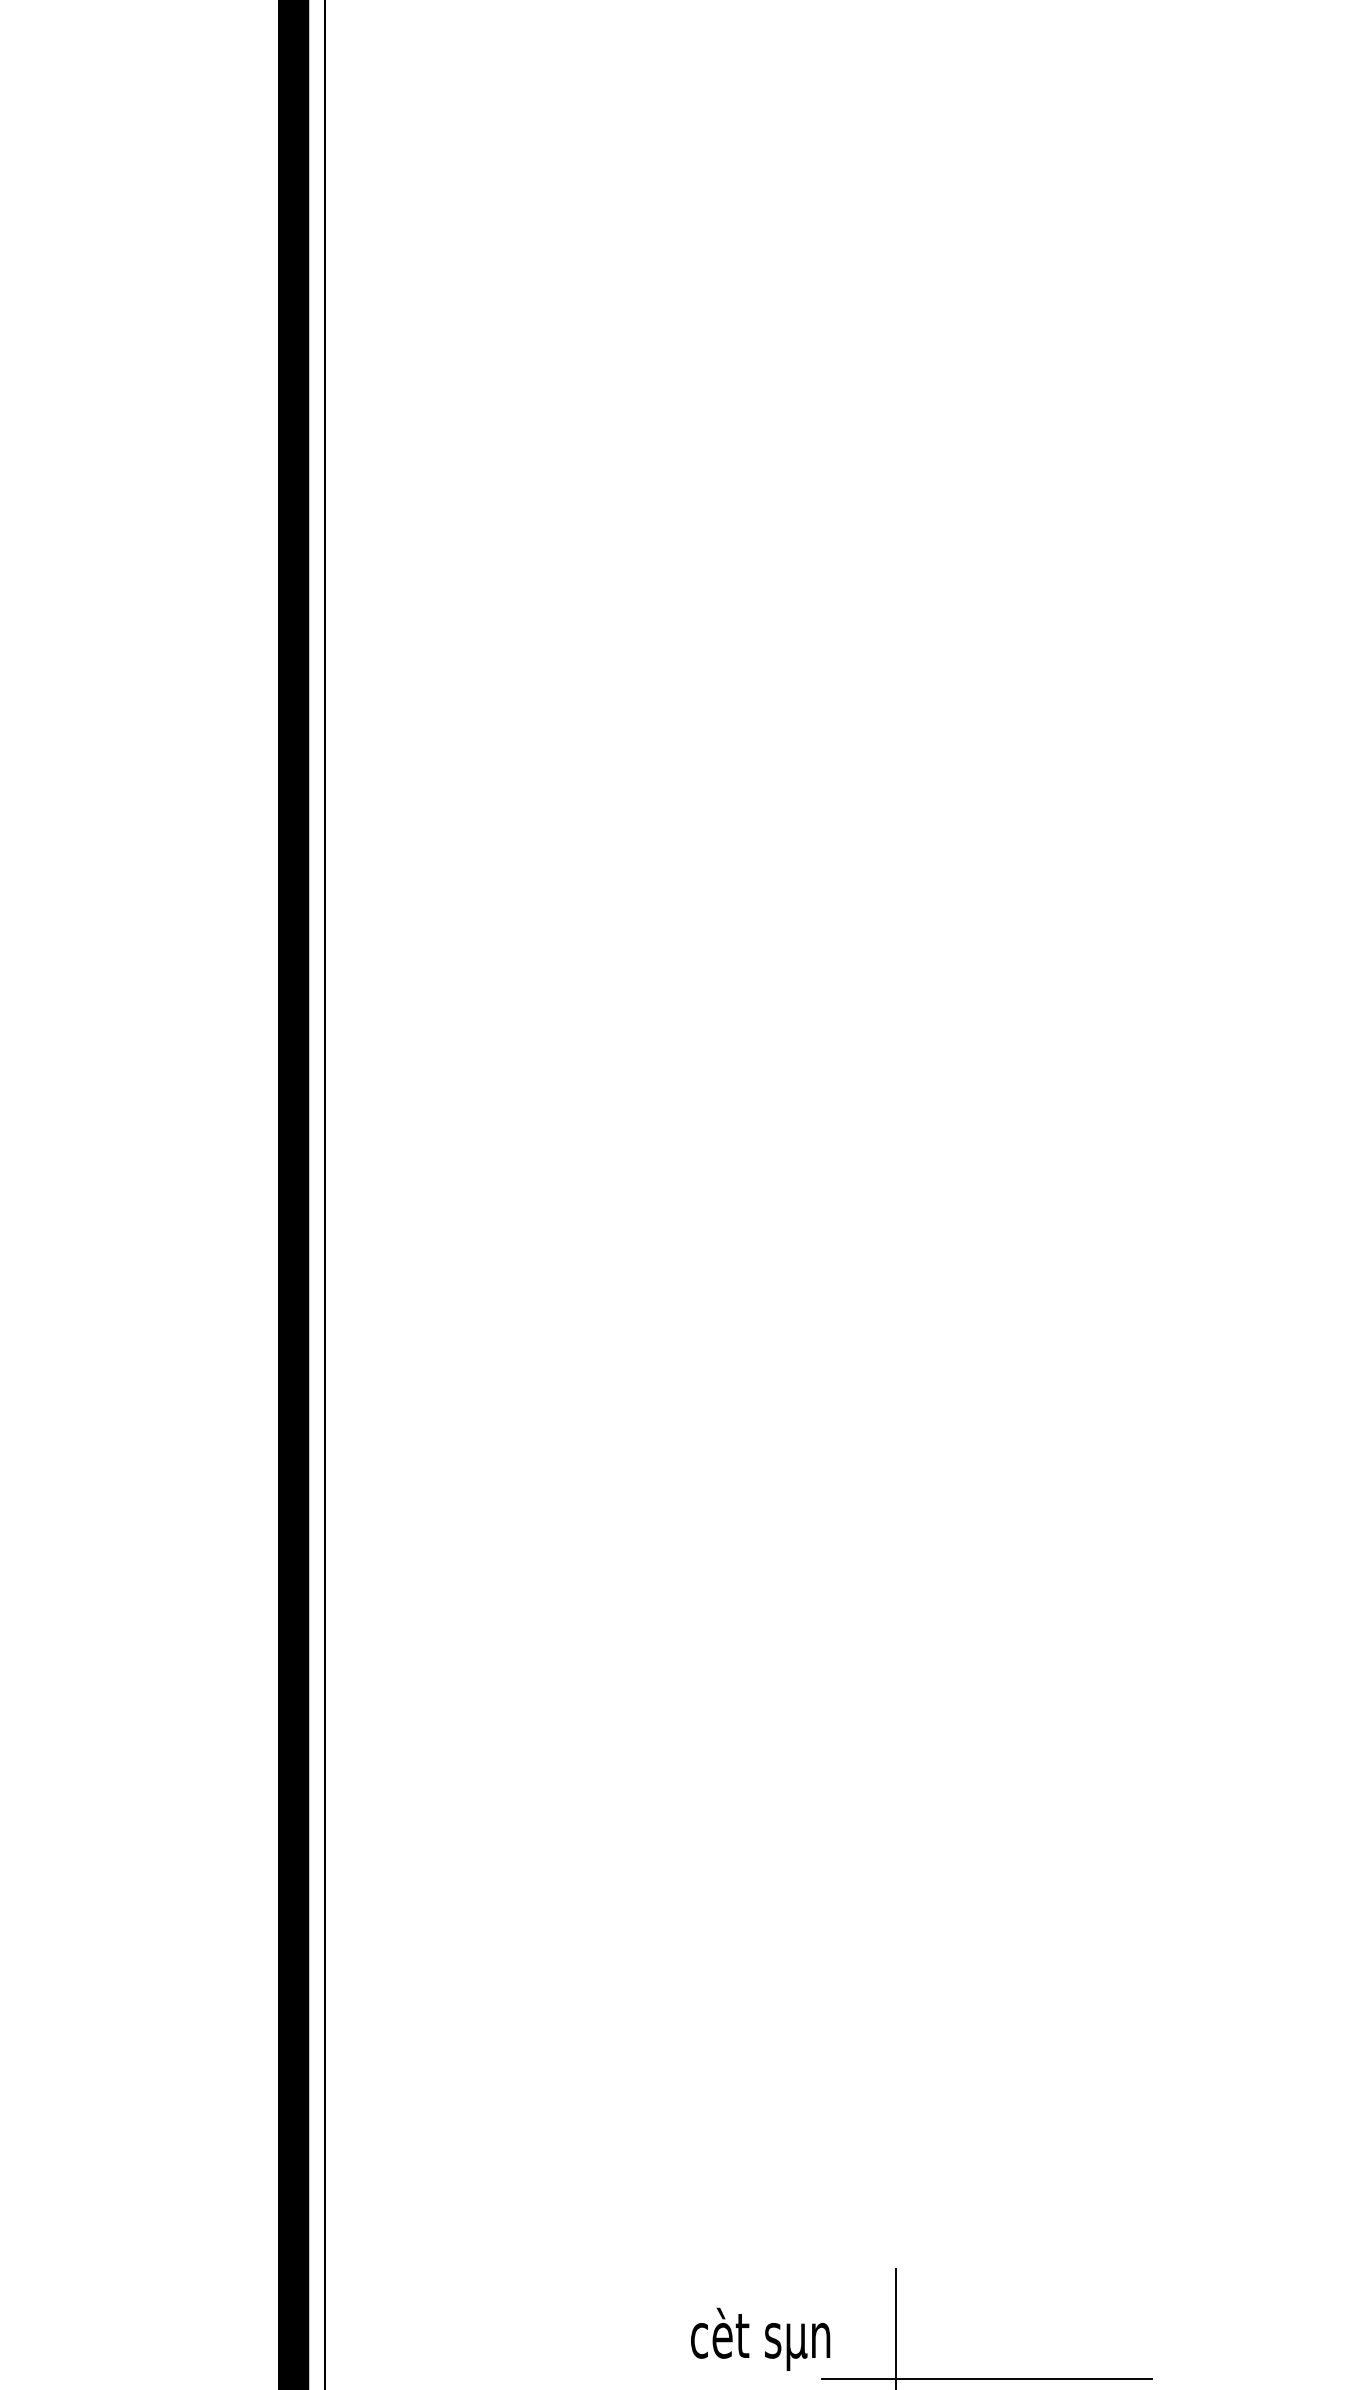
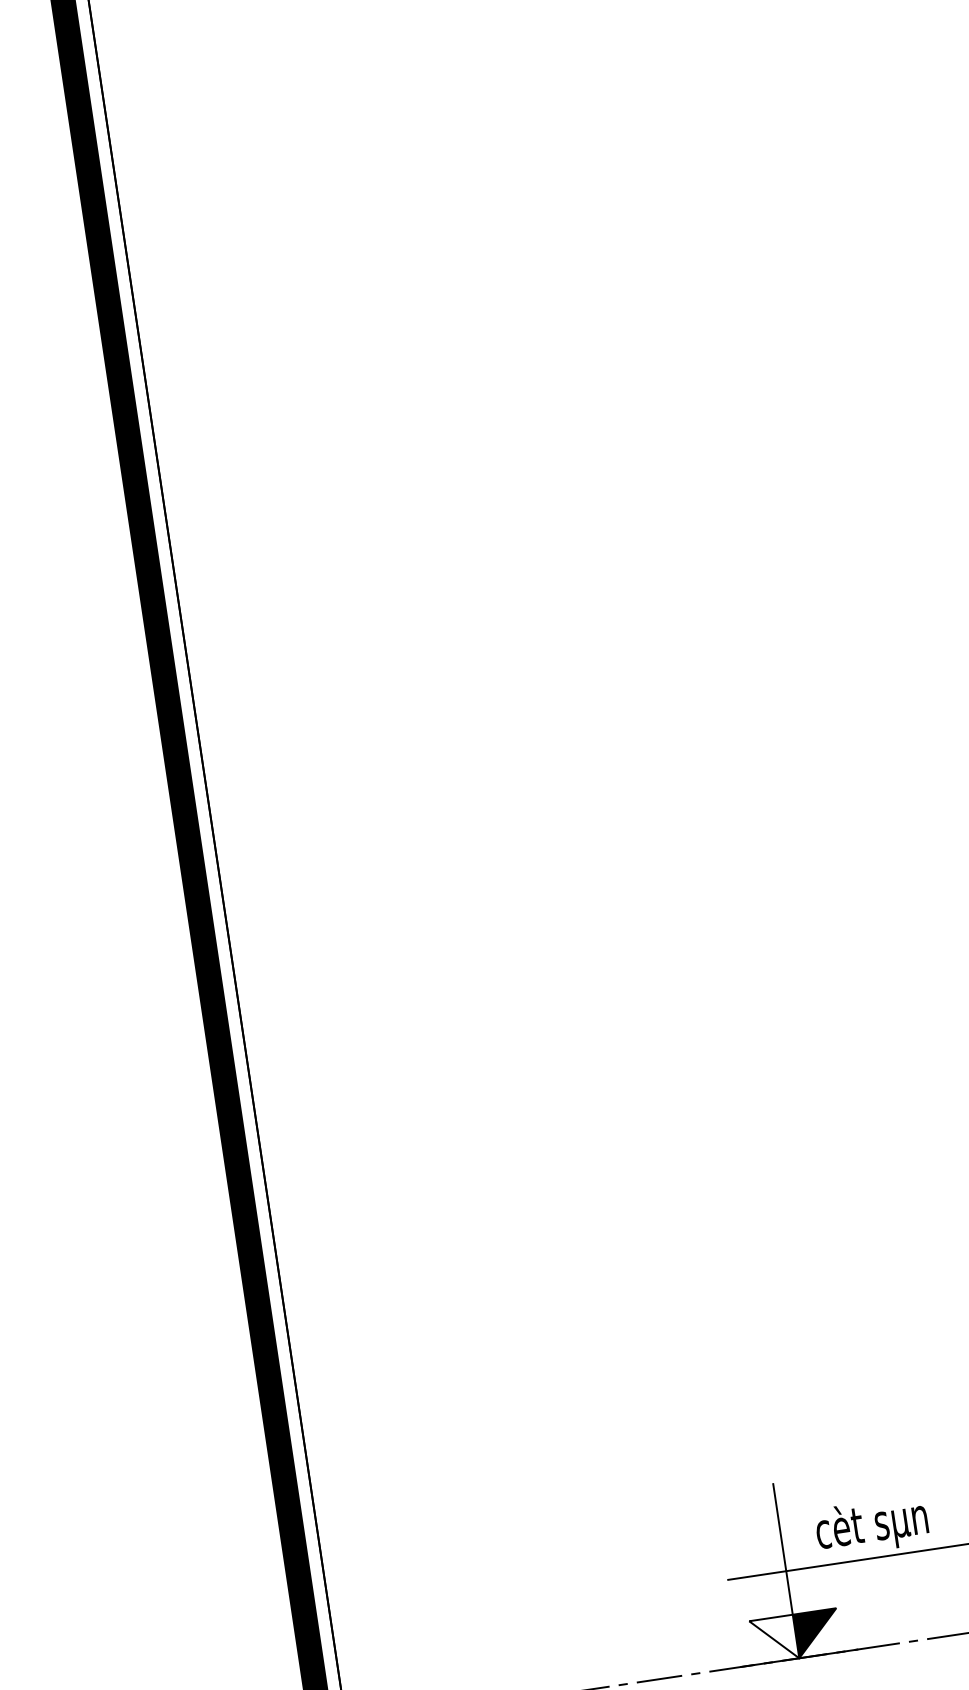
text: (760, 2338) -> (871, 1525), moved

